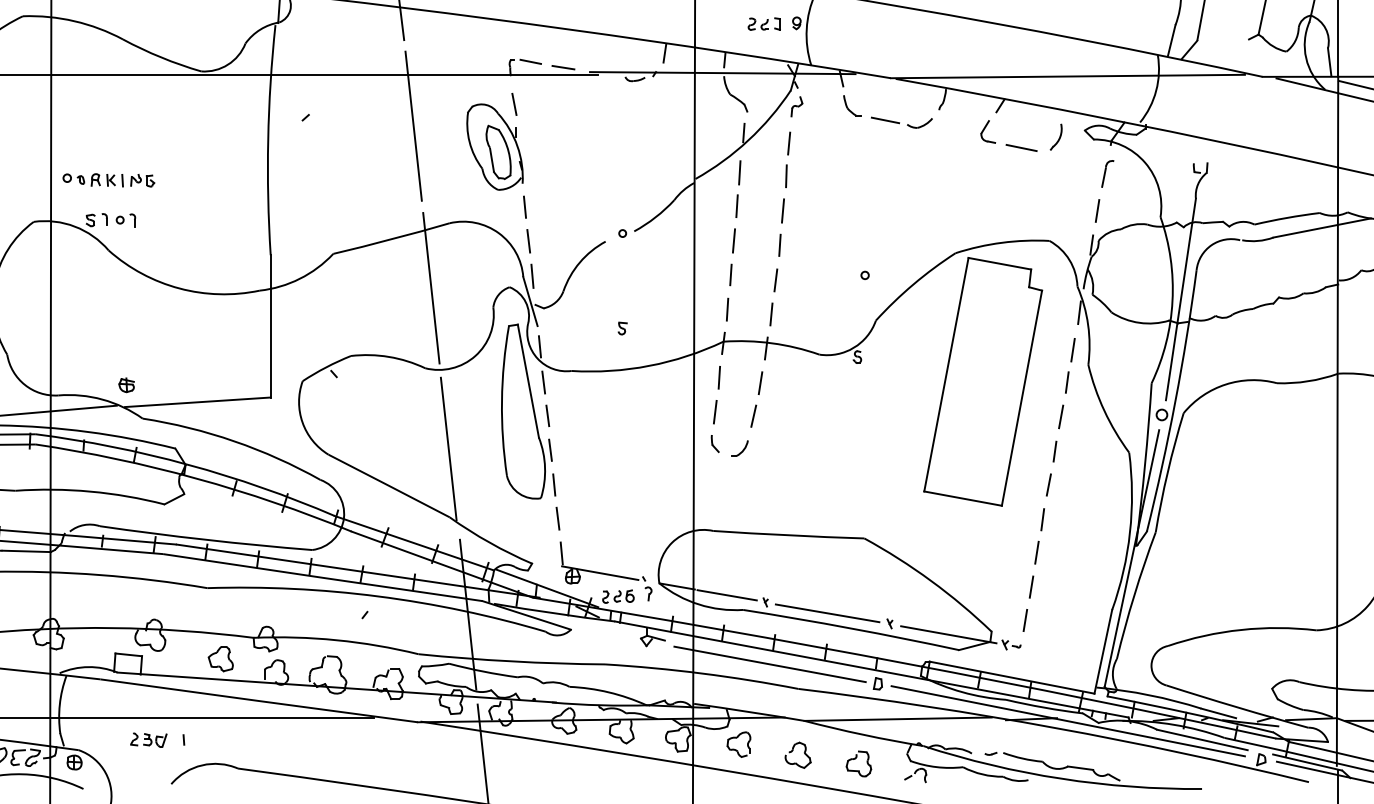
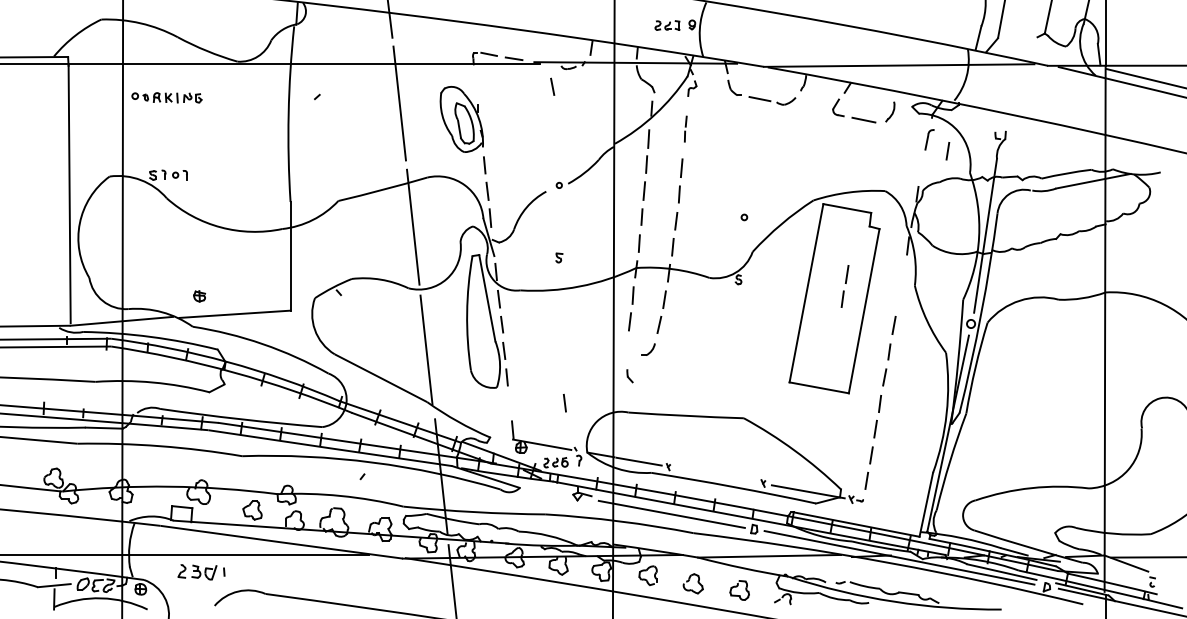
line: (514, 103) -> (552, 86), moved
part: (787, 158) -> (685, 128), size x0.6
part: (108, 179) -> (166, 97), moved
line: (1097, 211) -> (947, 151), moved
part: (1069, 365) -> (844, 286), moved
part: (126, 385) -> (199, 296), moved
part: (714, 444) -> (629, 376), moved
line: (557, 519) -> (564, 403), moved
line: (827, 613) -> (715, 475), removed
part: (148, 740) -> (197, 572), size x1.4

